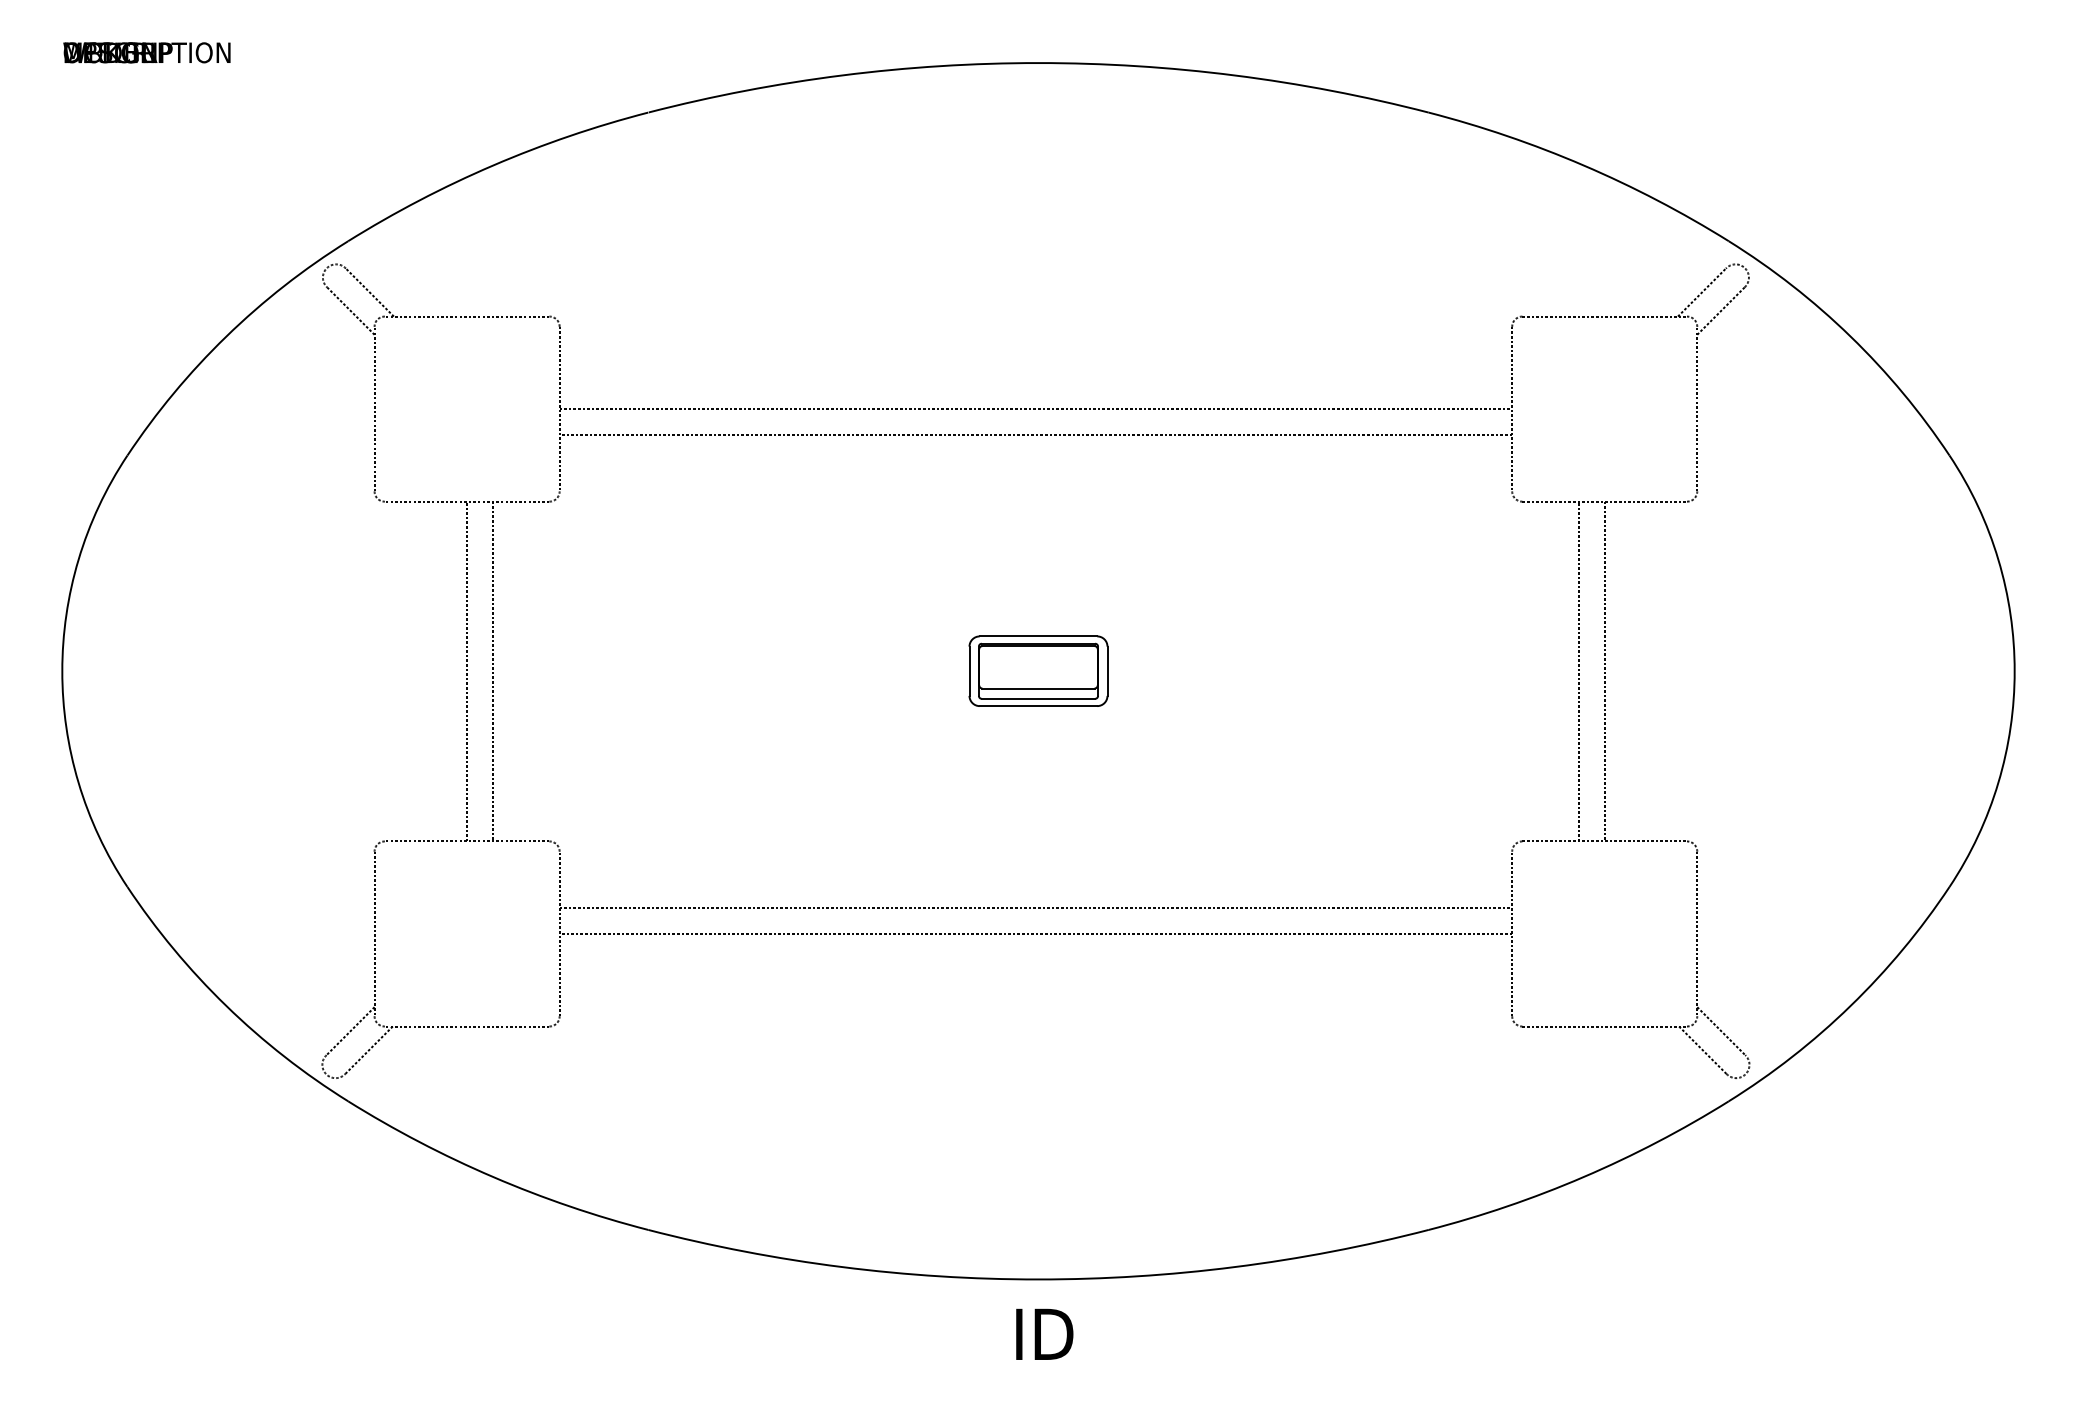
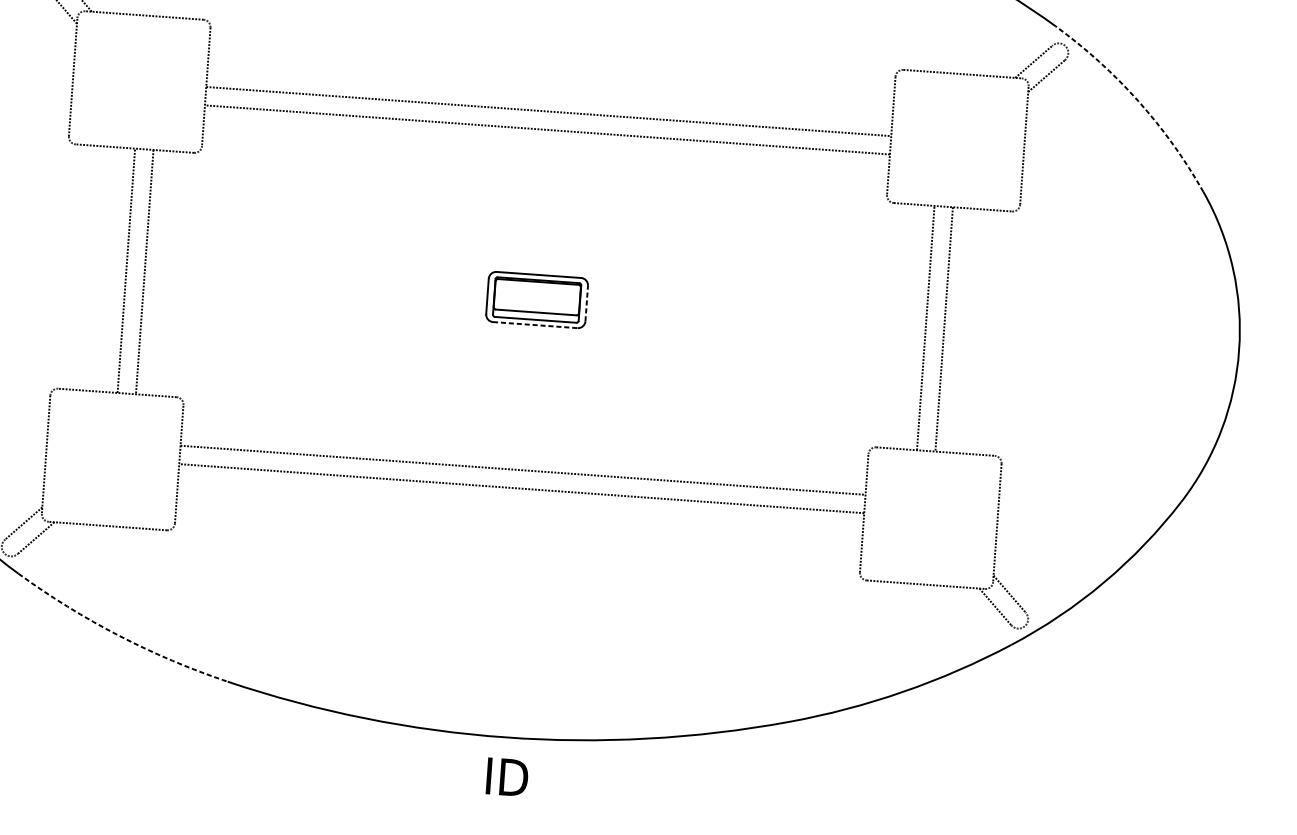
arc: (1850, 336) -> (1138, 101), solid -> dashed
line: (1107, 671) -> (586, 303), solid -> dashed
line: (1038, 706) -> (535, 325), solid -> dashed
arc: (493, 1177) -> (119, 636), solid -> dashed

